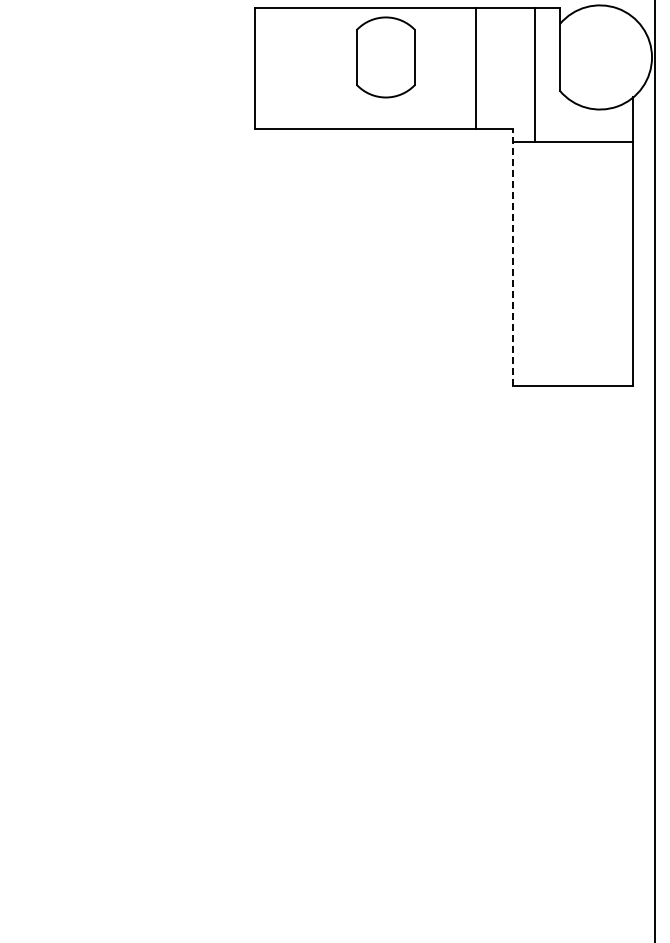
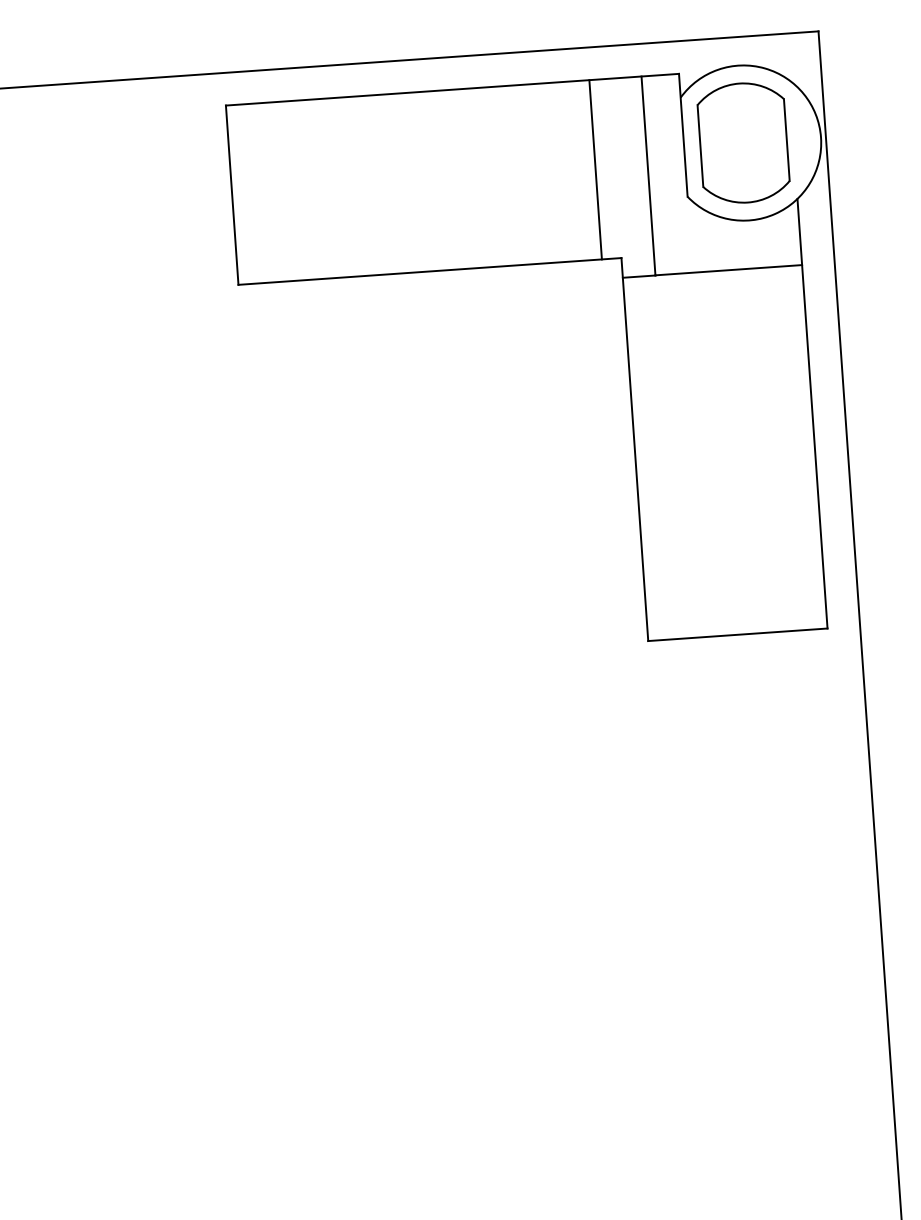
part: (385, 57) -> (742, 143), moved
line: (475, 68) -> (595, 169), moved
line: (512, 257) -> (634, 449), dashed -> solid

